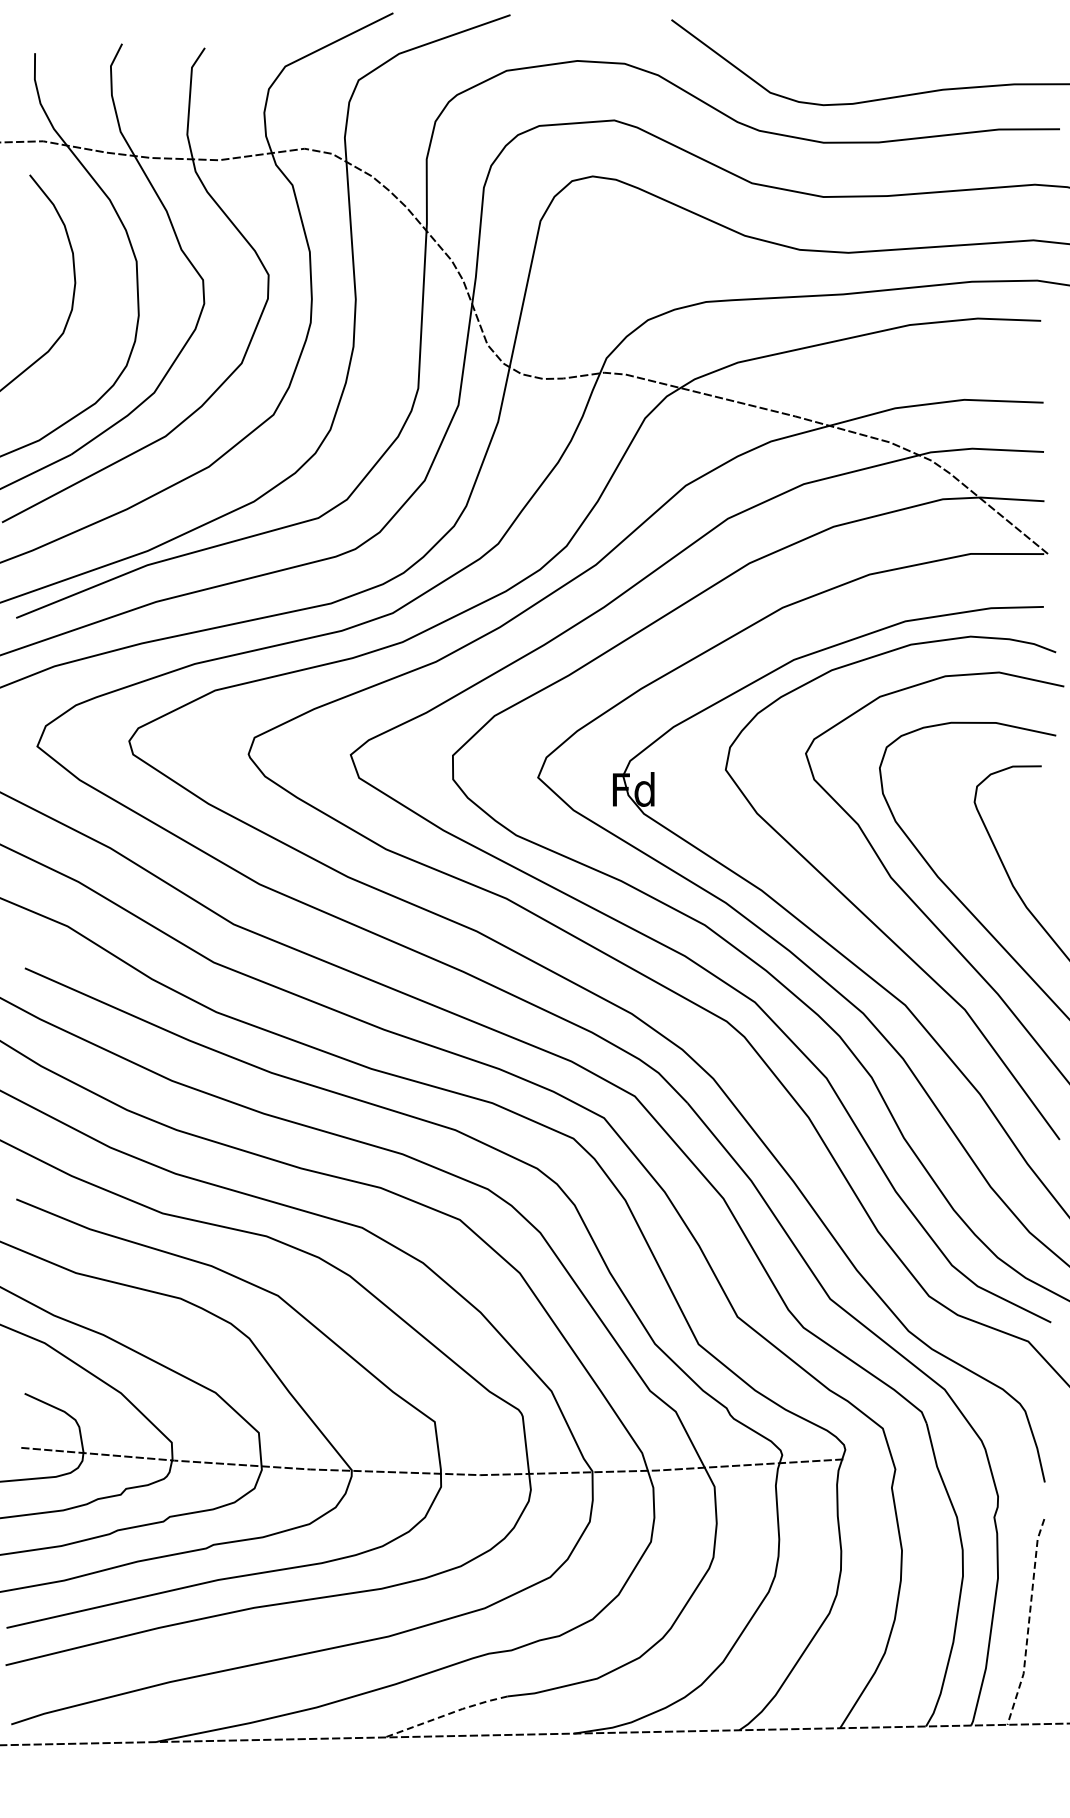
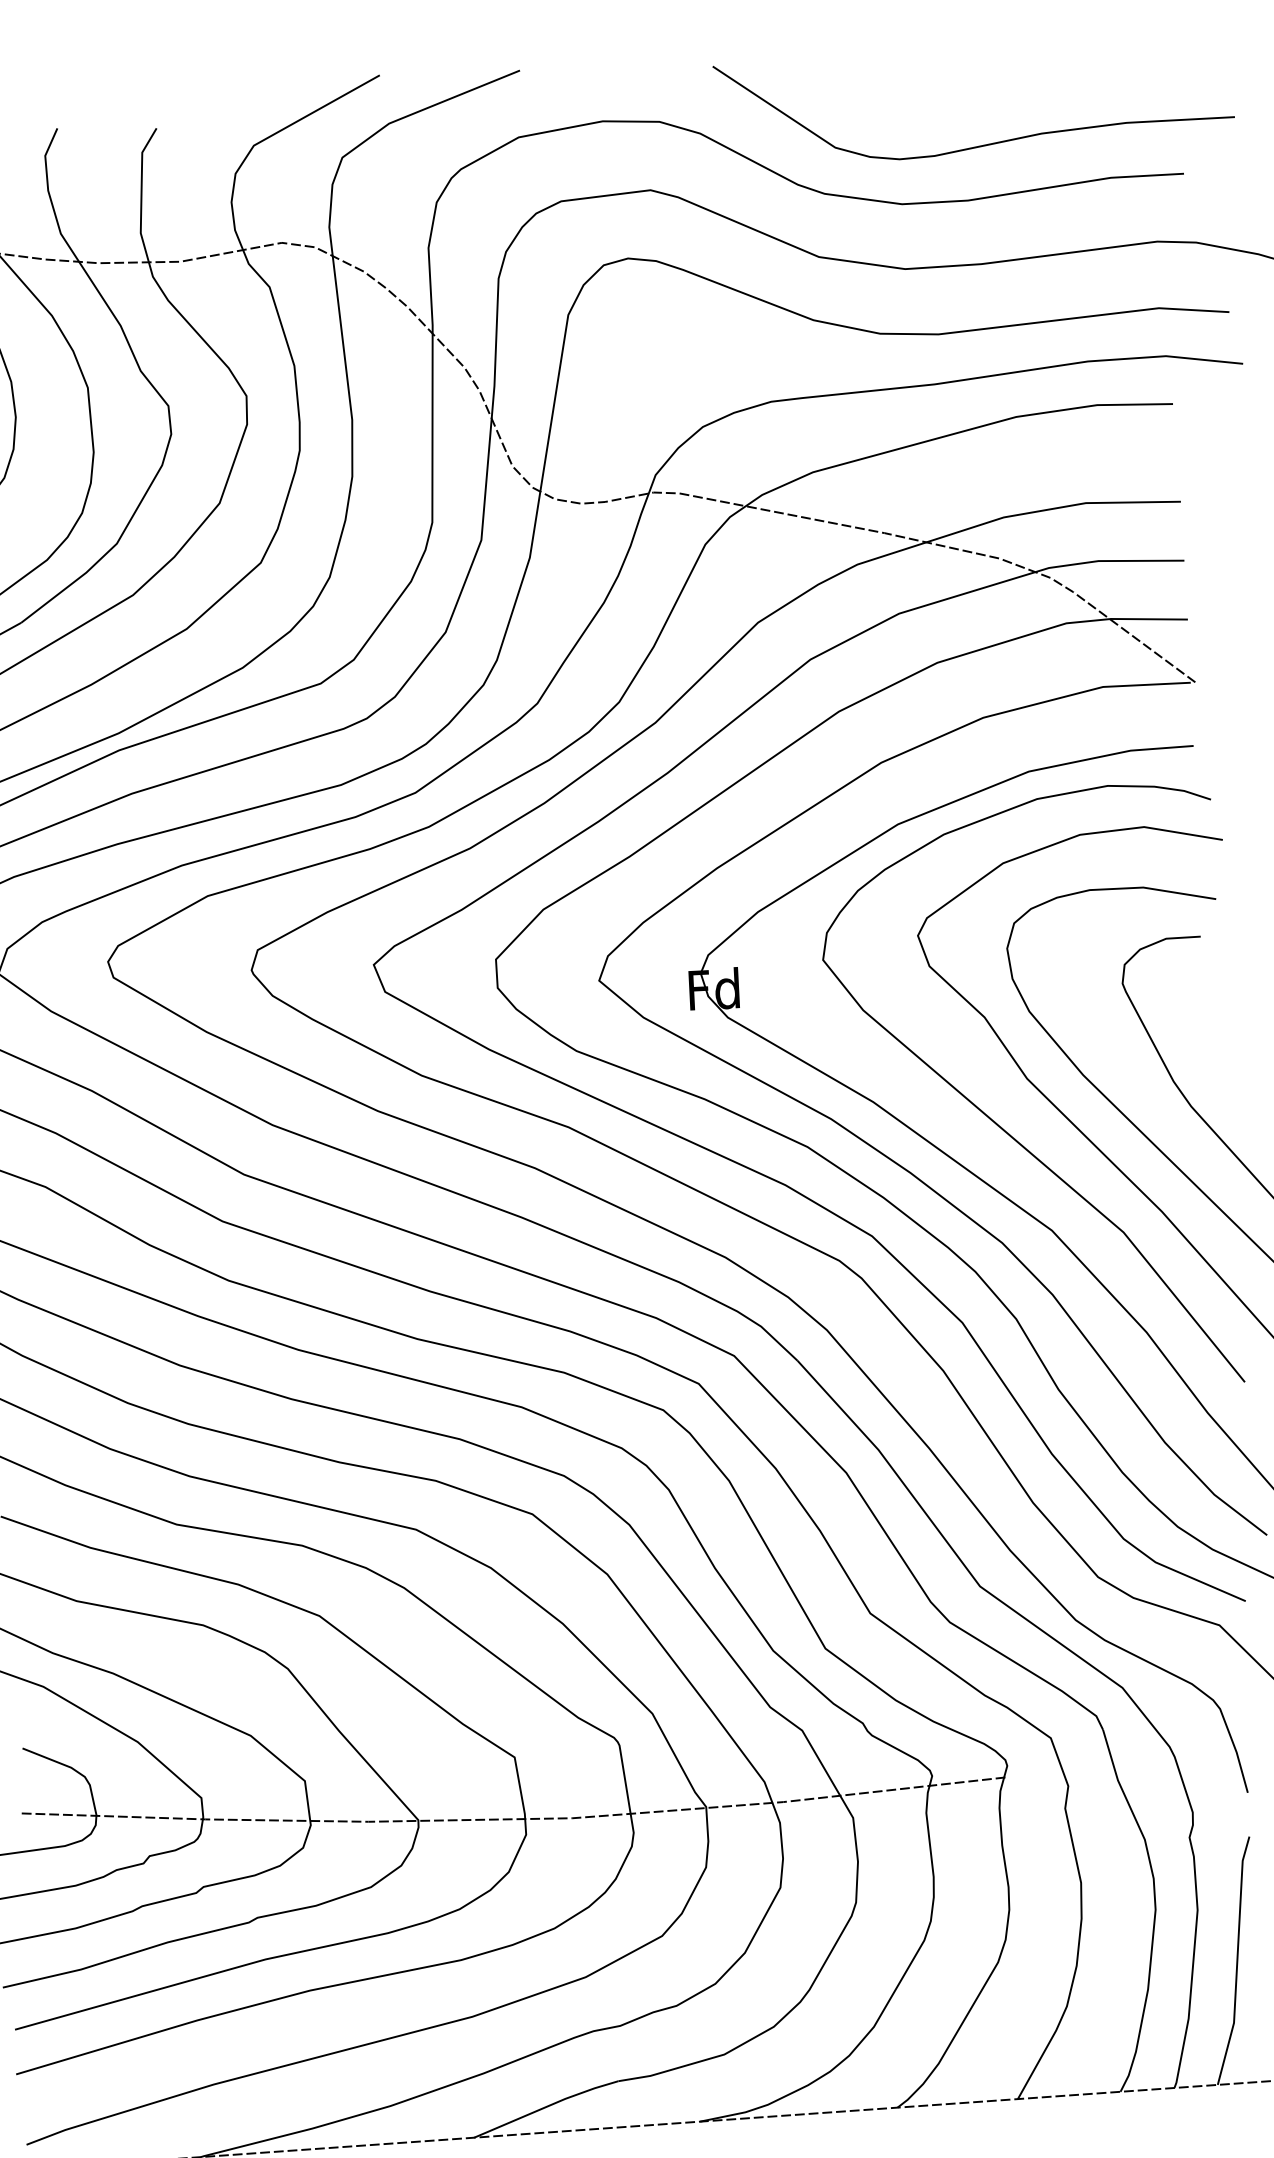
line: (1028, 1623) -> (1236, 1962), dashed -> solid
line: (446, 1714) -> (546, 2106), dashed -> solid

